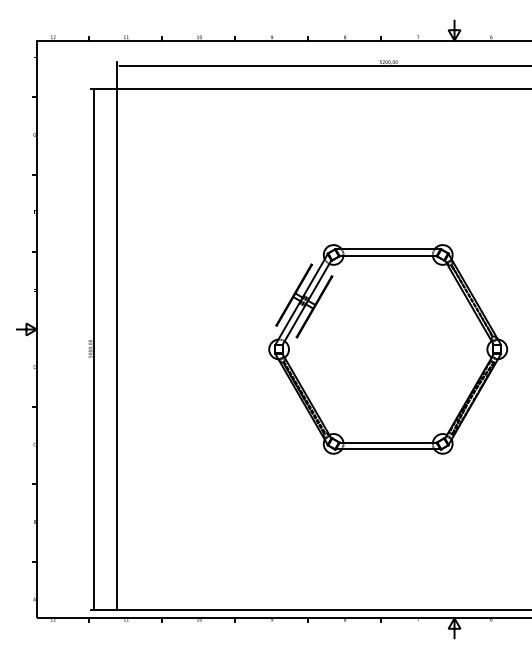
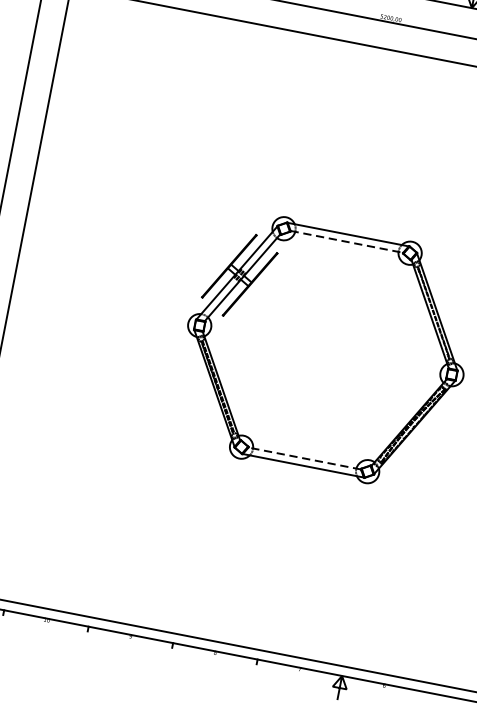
line: (388, 255) -> (347, 241), solid -> dashed
line: (388, 443) -> (305, 458), solid -> dashed

